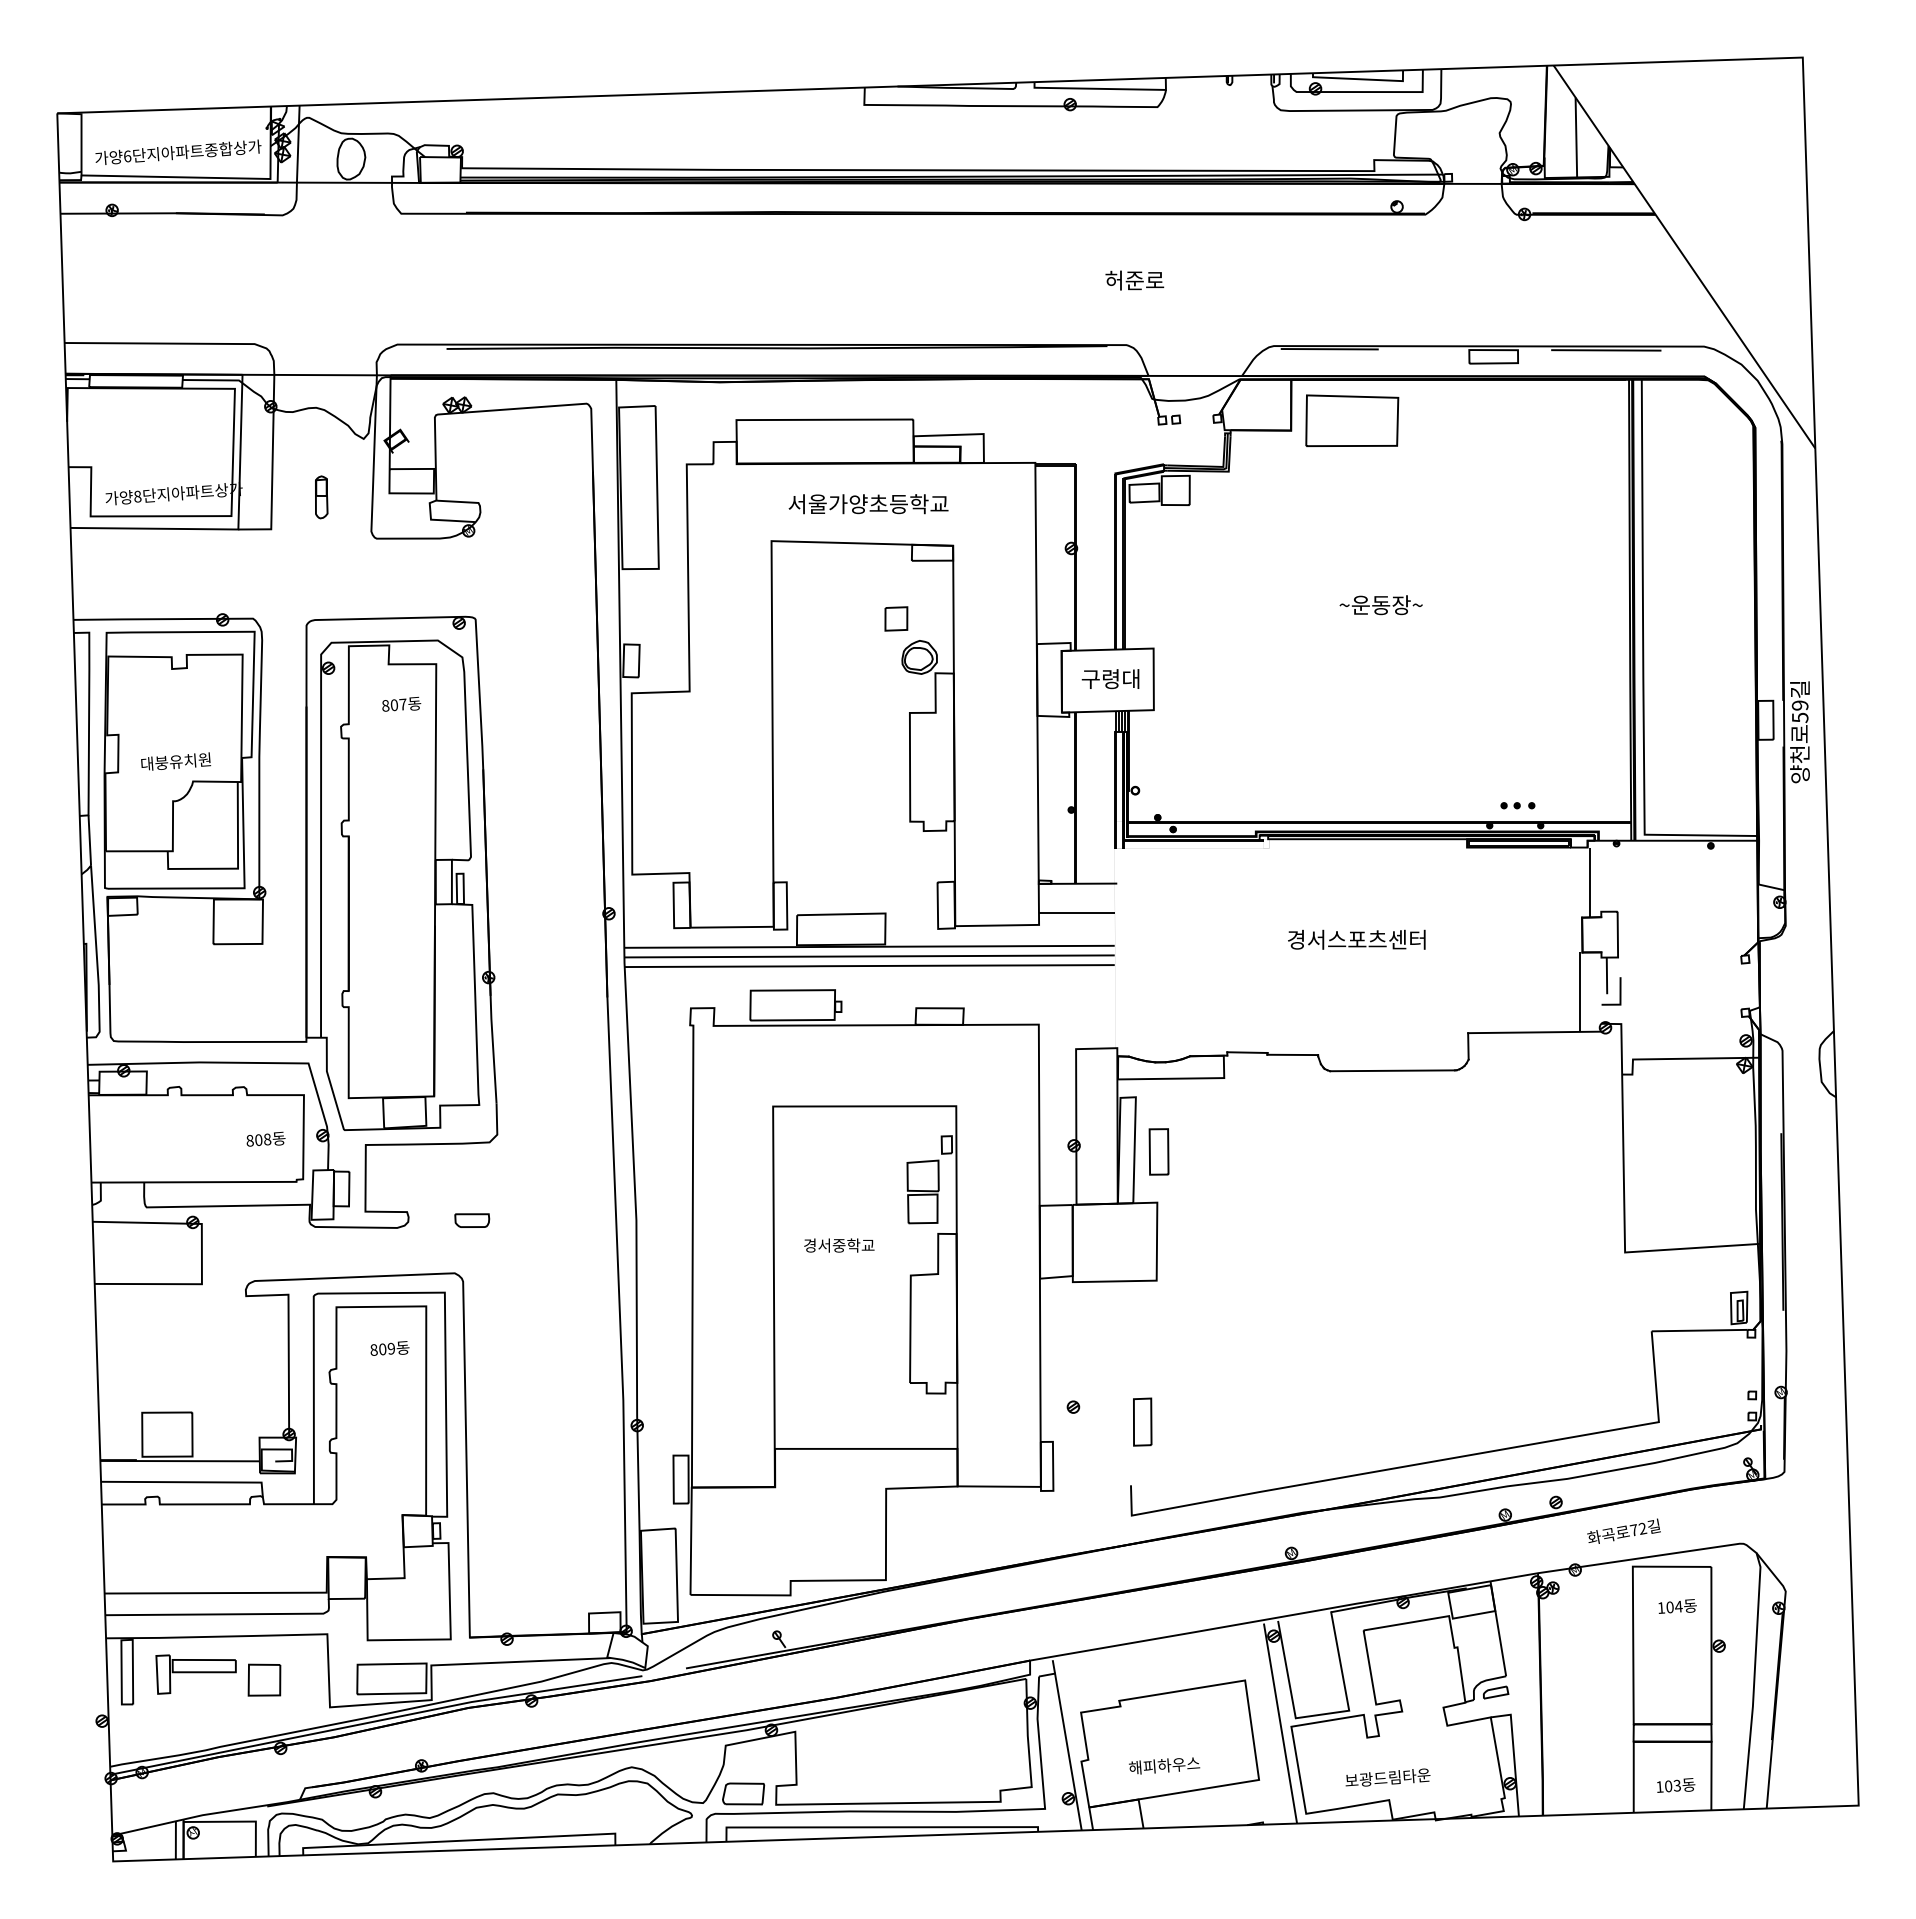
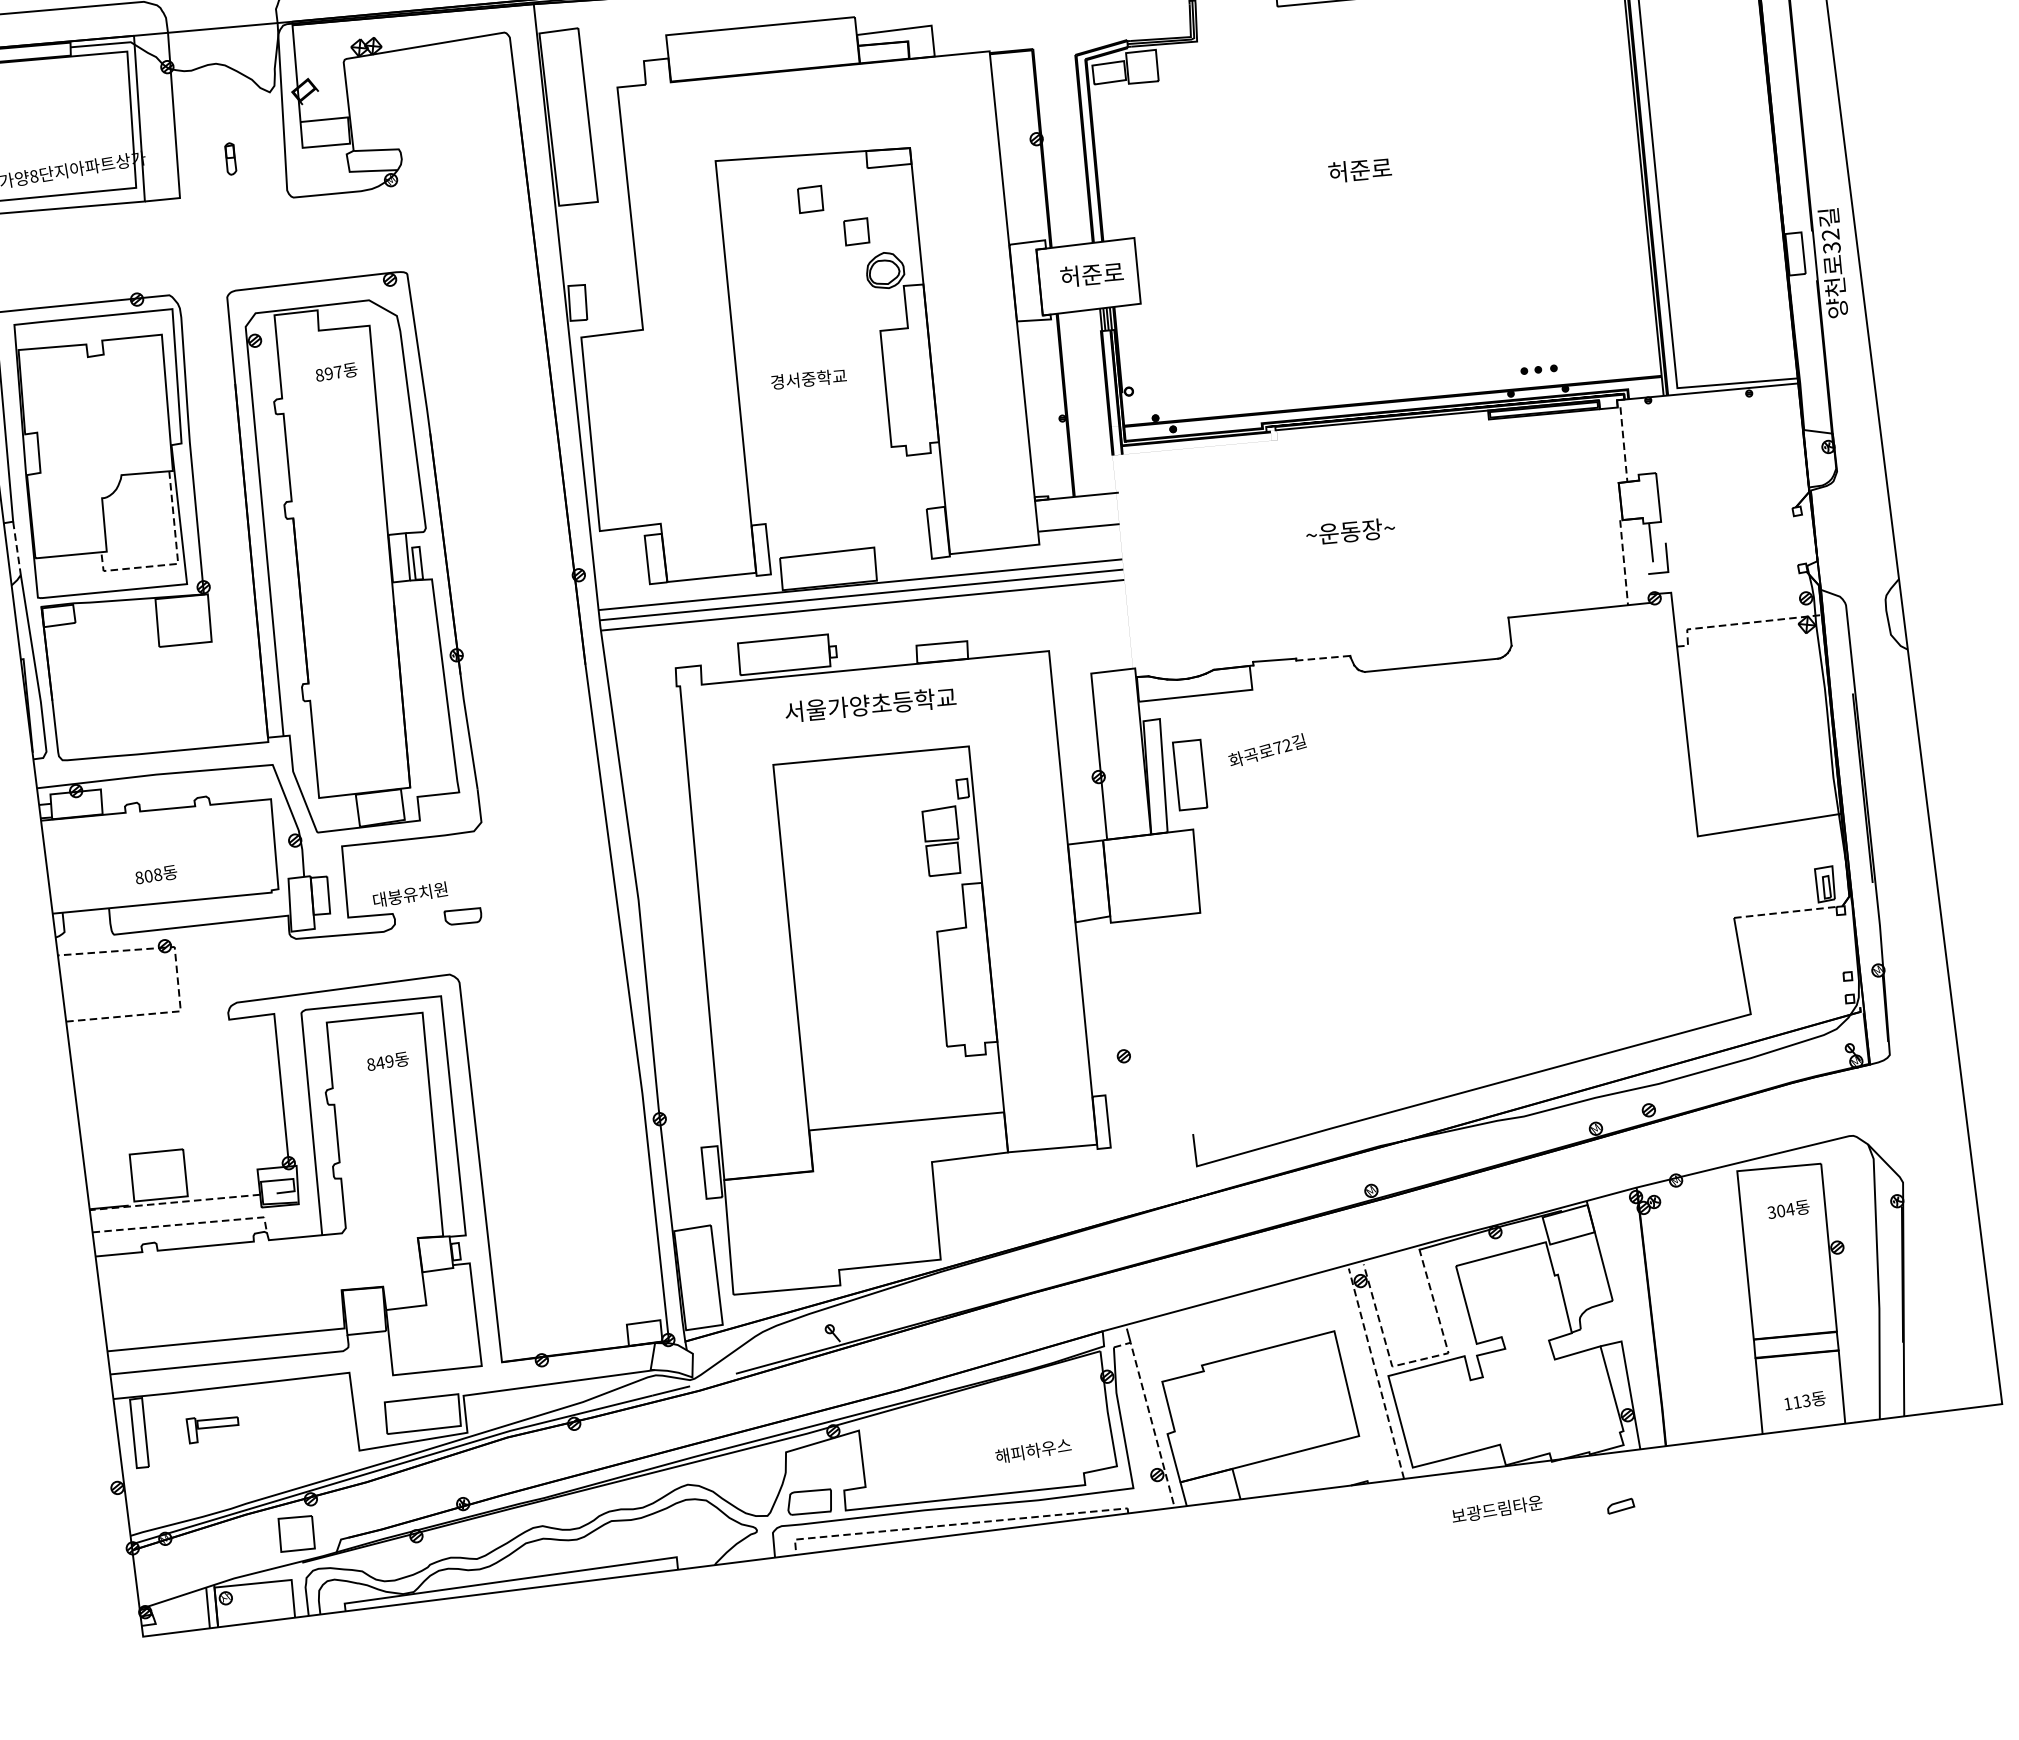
part: (321, 497) -> (230, 159), size x0.7
text: (868, 504) -> (870, 705), moved
part: (856, 584) -> (810, 198), added
text: (1380, 605) -> (1372, 169), ~운동장~ -> 허준로
text: (1110, 679) -> (1091, 275), 구령대 -> 허준로
text: (393, 705) -> (328, 374), 807 -> 897
text: (1799, 711) -> (1830, 241), 59 -> 32
text: (176, 761) -> (410, 894), moved
line: (89, 840) -> (16, 548), solid -> dashed
line: (237, 868) -> (177, 563), solid -> dashed
line: (1590, 882) -> (1624, 444), solid -> dashed
text: (1356, 939) -> (1379, 528), 경서스포츠센터 -> ~운동장~
line: (1580, 992) -> (1624, 563), solid -> dashed
line: (1292, 1054) -> (1322, 657), solid -> dashed
line: (1681, 1058) -> (1738, 623), solid -> dashed
text: (265, 1138) -> (155, 873), moved
part: (1158, 1151) -> (1189, 774), size x1.4
text: (839, 1245) -> (809, 379), moved
line: (201, 1252) -> (177, 977), solid -> dashed
line: (1699, 1330) -> (1785, 912), solid -> dashed
text: (382, 1349) -> (380, 1063), 809 -> 849
part: (1142, 1421) -> (1199, 1064), removed
line: (180, 1461) -> (175, 1202), solid -> dashed
line: (189, 1482) -> (187, 1224), solid -> dashed
text: (1623, 1530) -> (1266, 749), moved
text: (1661, 1607) -> (1771, 1212), 104 -> 304
part: (195, 1674) -> (212, 1428), size x0.6
part: (264, 1679) -> (296, 1533), moved
part: (1496, 1692) -> (1621, 1506), moved
line: (1323, 1714) -> (1421, 1359), solid -> dashed
line: (1280, 1723) -> (1376, 1373), solid -> dashed
line: (1066, 1743) -> (1149, 1416), solid -> dashed
text: (1164, 1765) -> (1033, 1450), moved
text: (1387, 1777) -> (1496, 1509), moved
text: (1668, 1786) -> (1797, 1402), 103 -> 113
line: (877, 1827) -> (956, 1524), solid -> dashed

